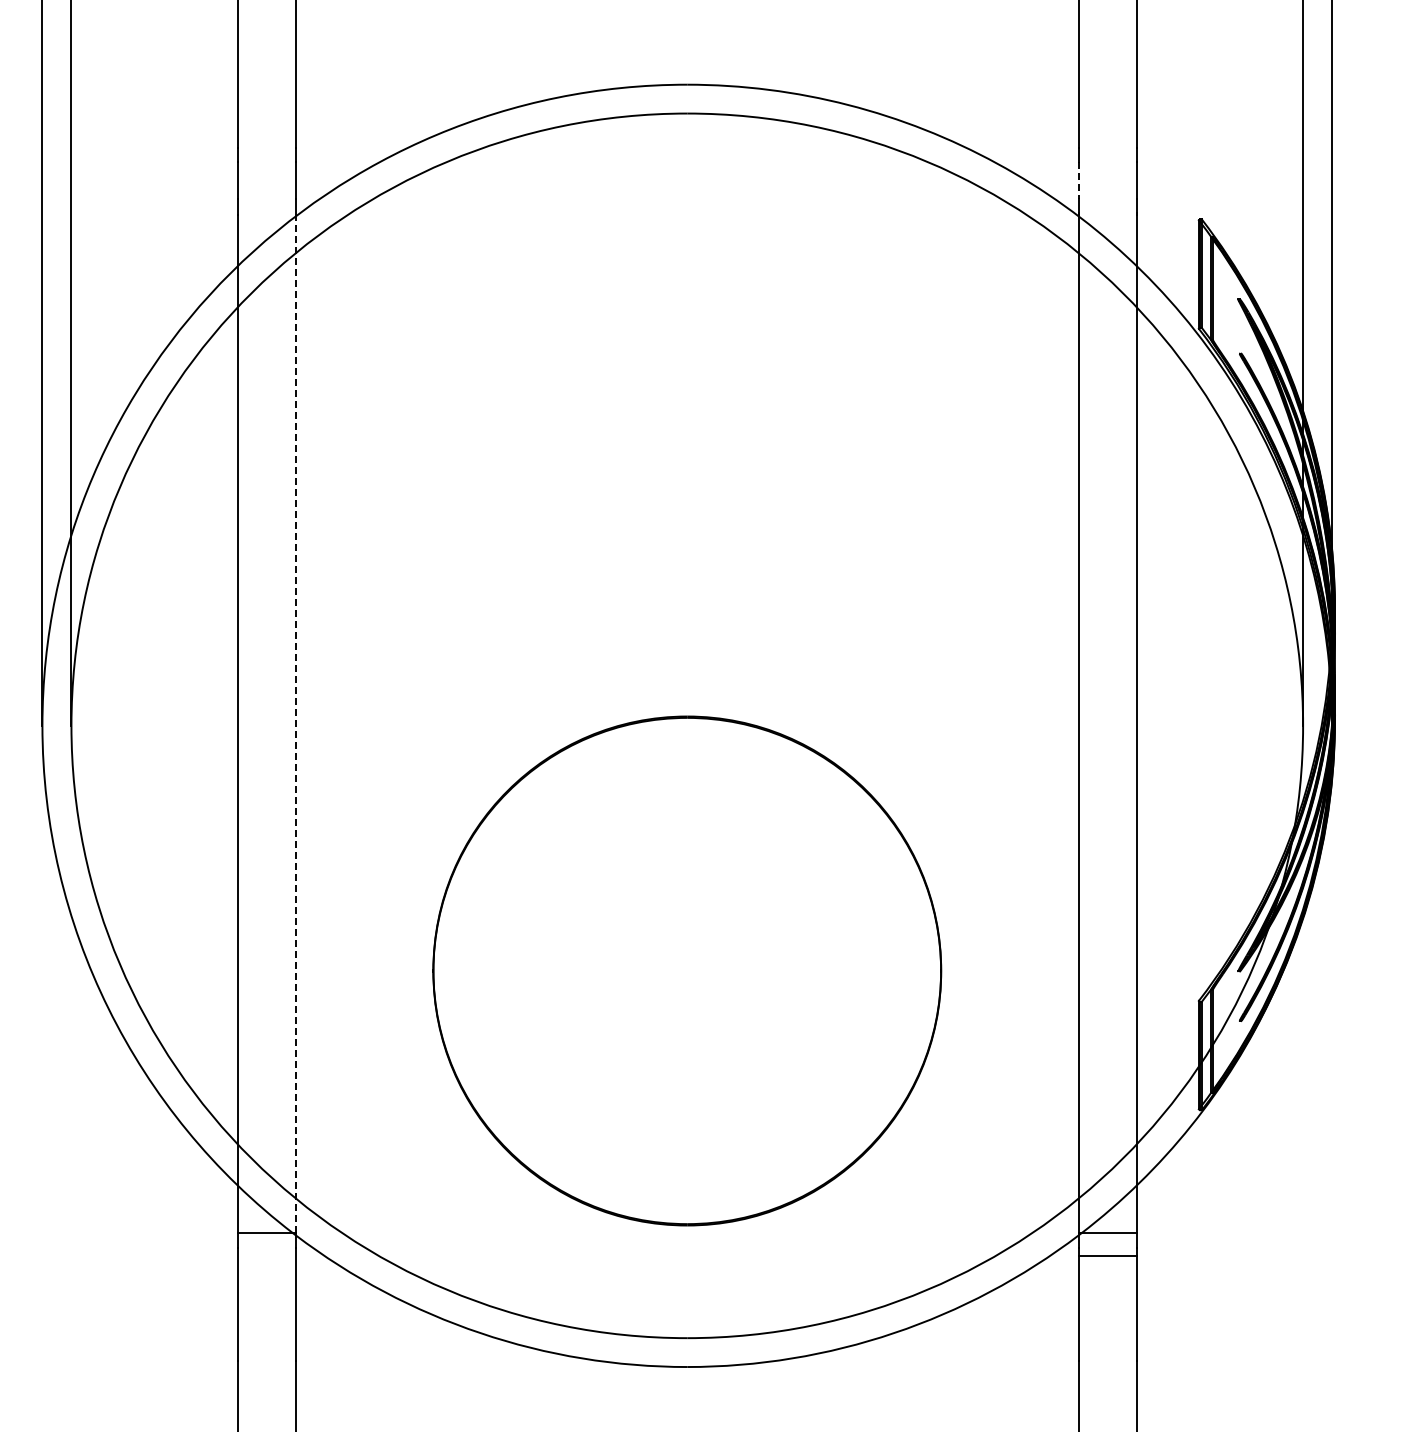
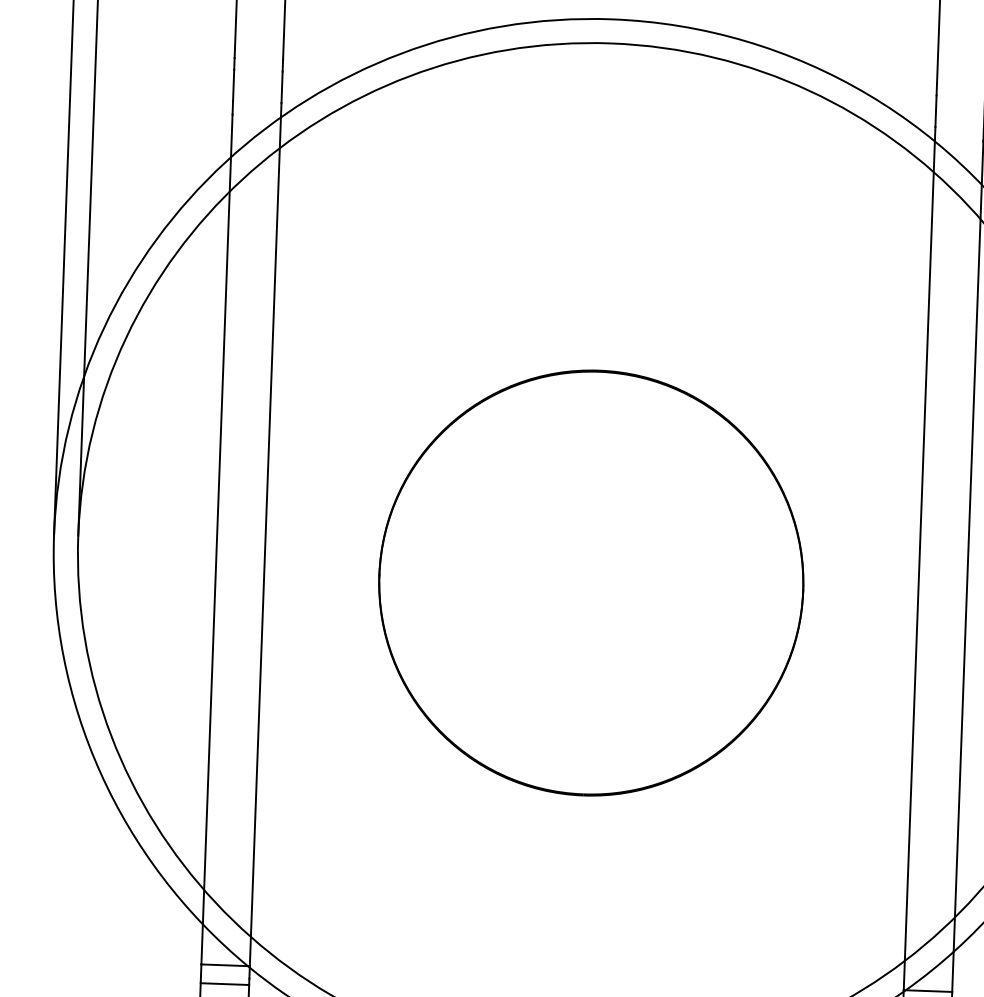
line: (1078, 180) -> (935, 111), dashed -> solid
line: (295, 723) -> (265, 540), dashed -> solid
part: (687, 970) -> (591, 582), moved
line: (266, 1255) -> (224, 983), added

